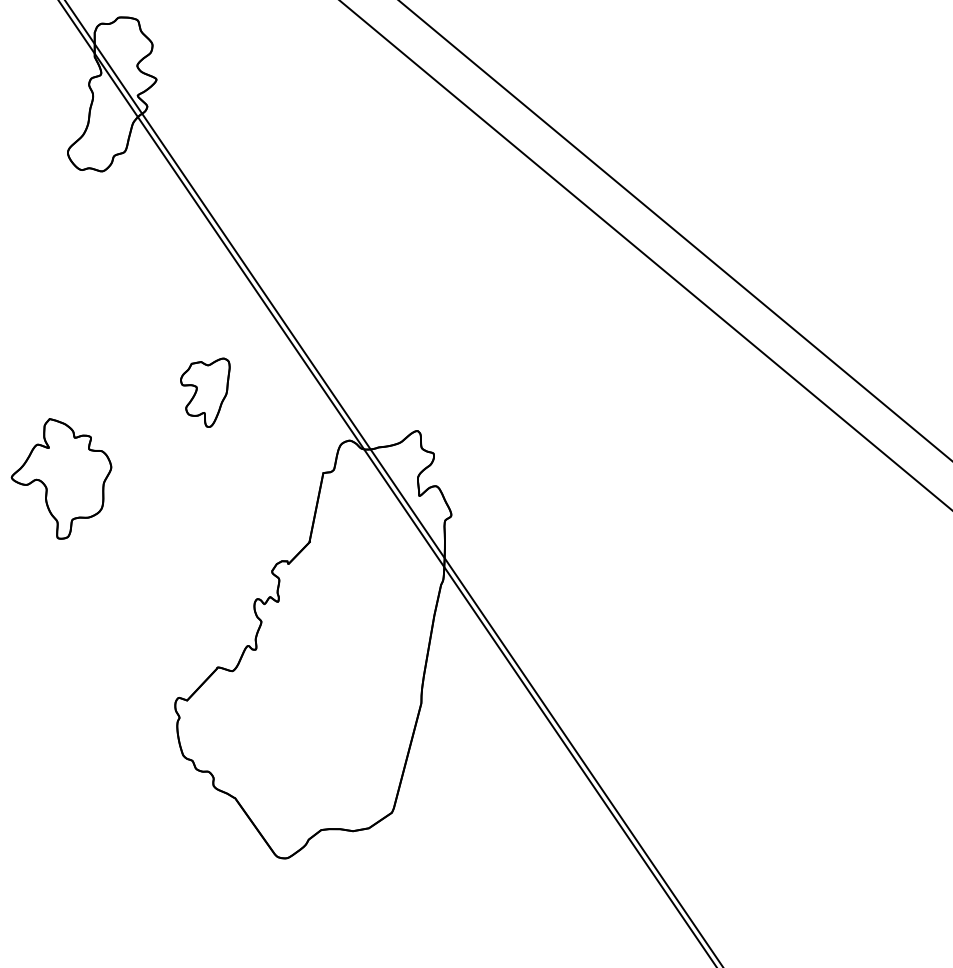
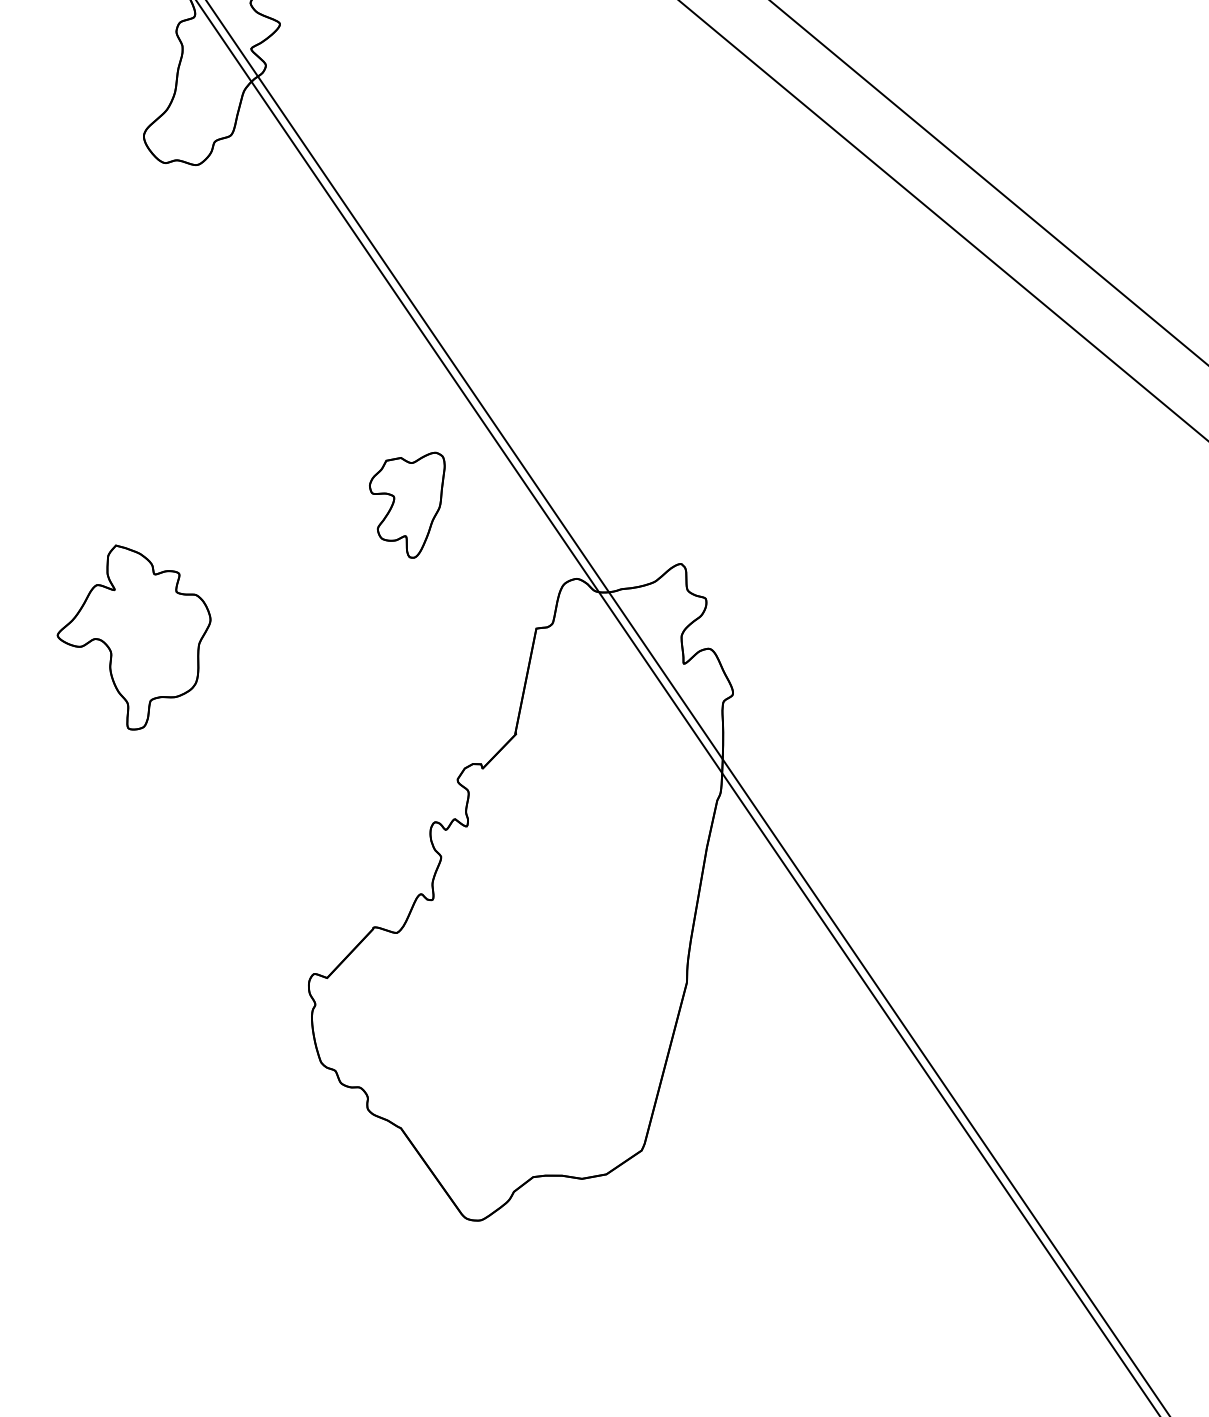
part: (205, 392) -> (407, 504), moved

